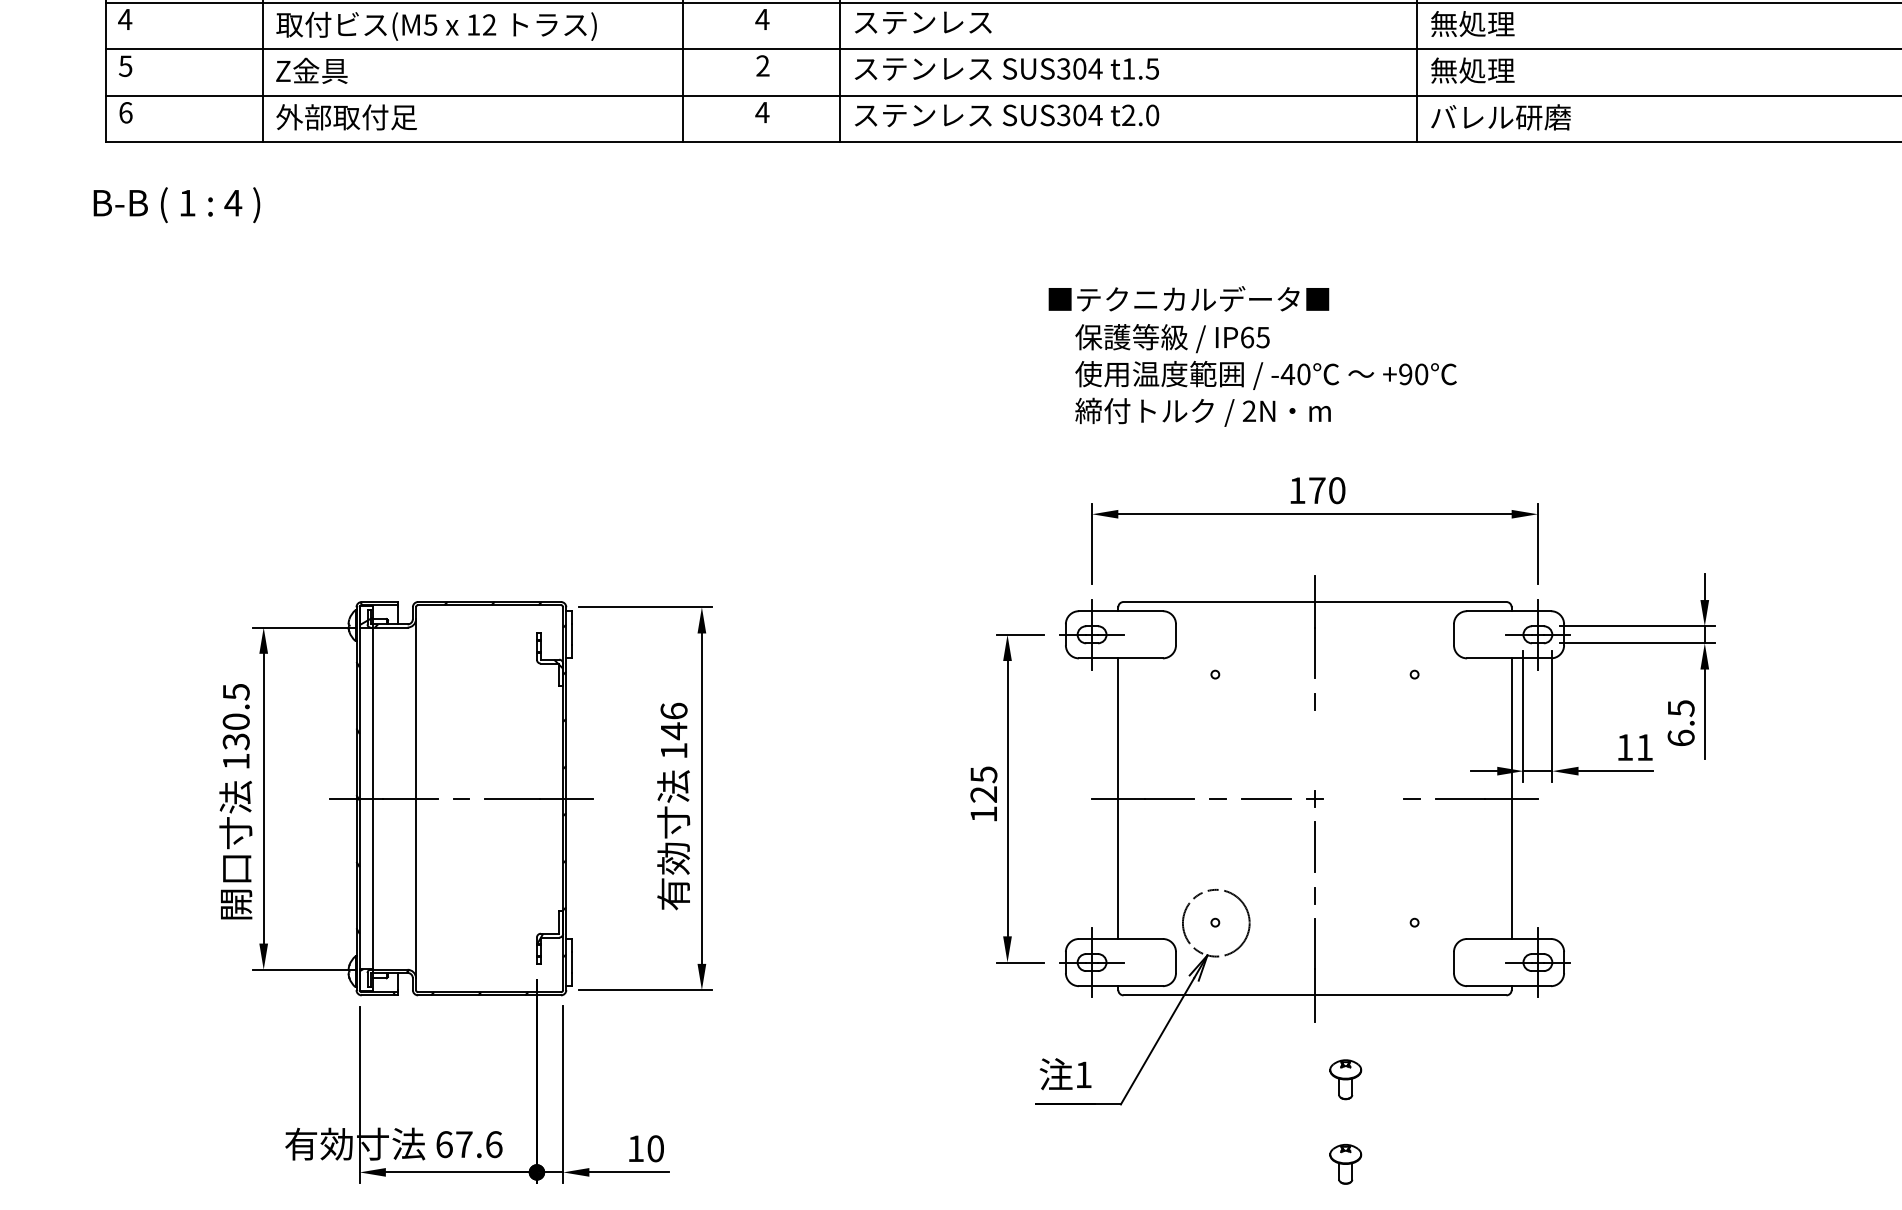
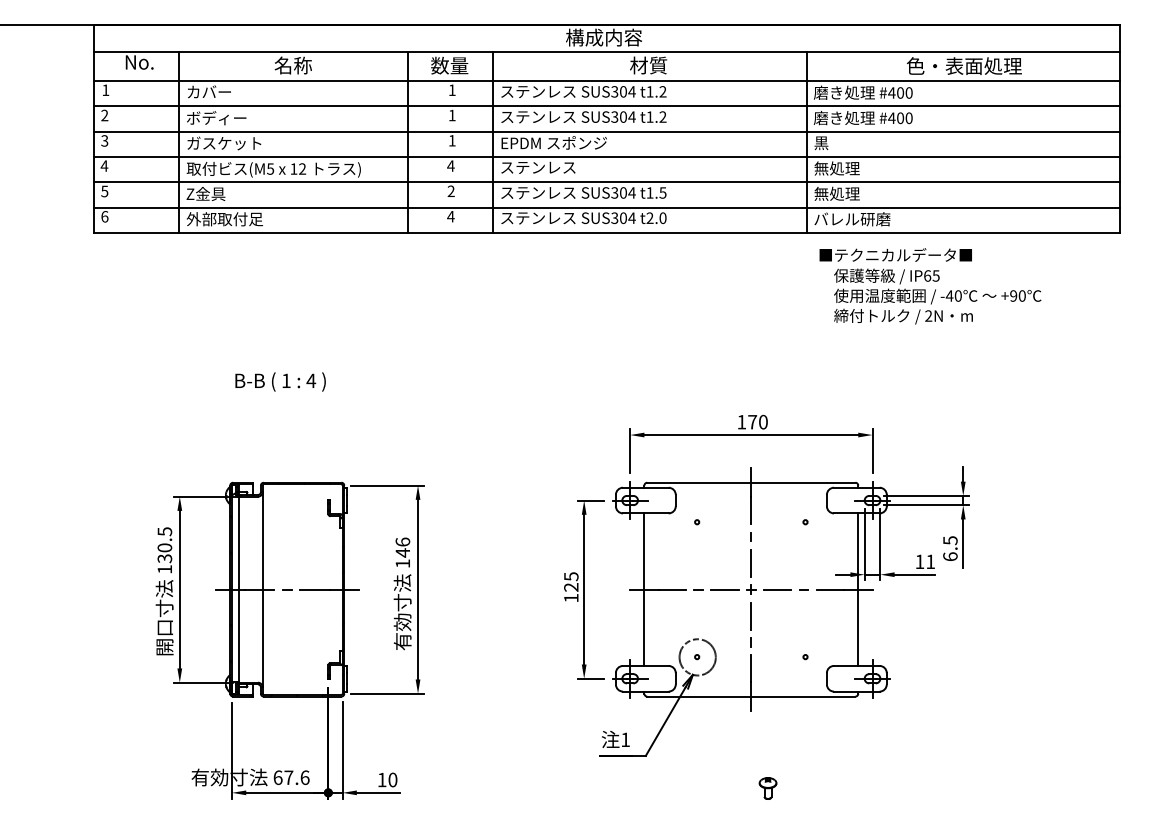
text: (176, 204) -> (280, 381), moved
text: (1252, 356) -> (930, 286), moved
line: (1315, 748) -> (751, 562), added
line: (1363, 798) -> (777, 589), added
part: (1344, 1079) -> (767, 742), removed

